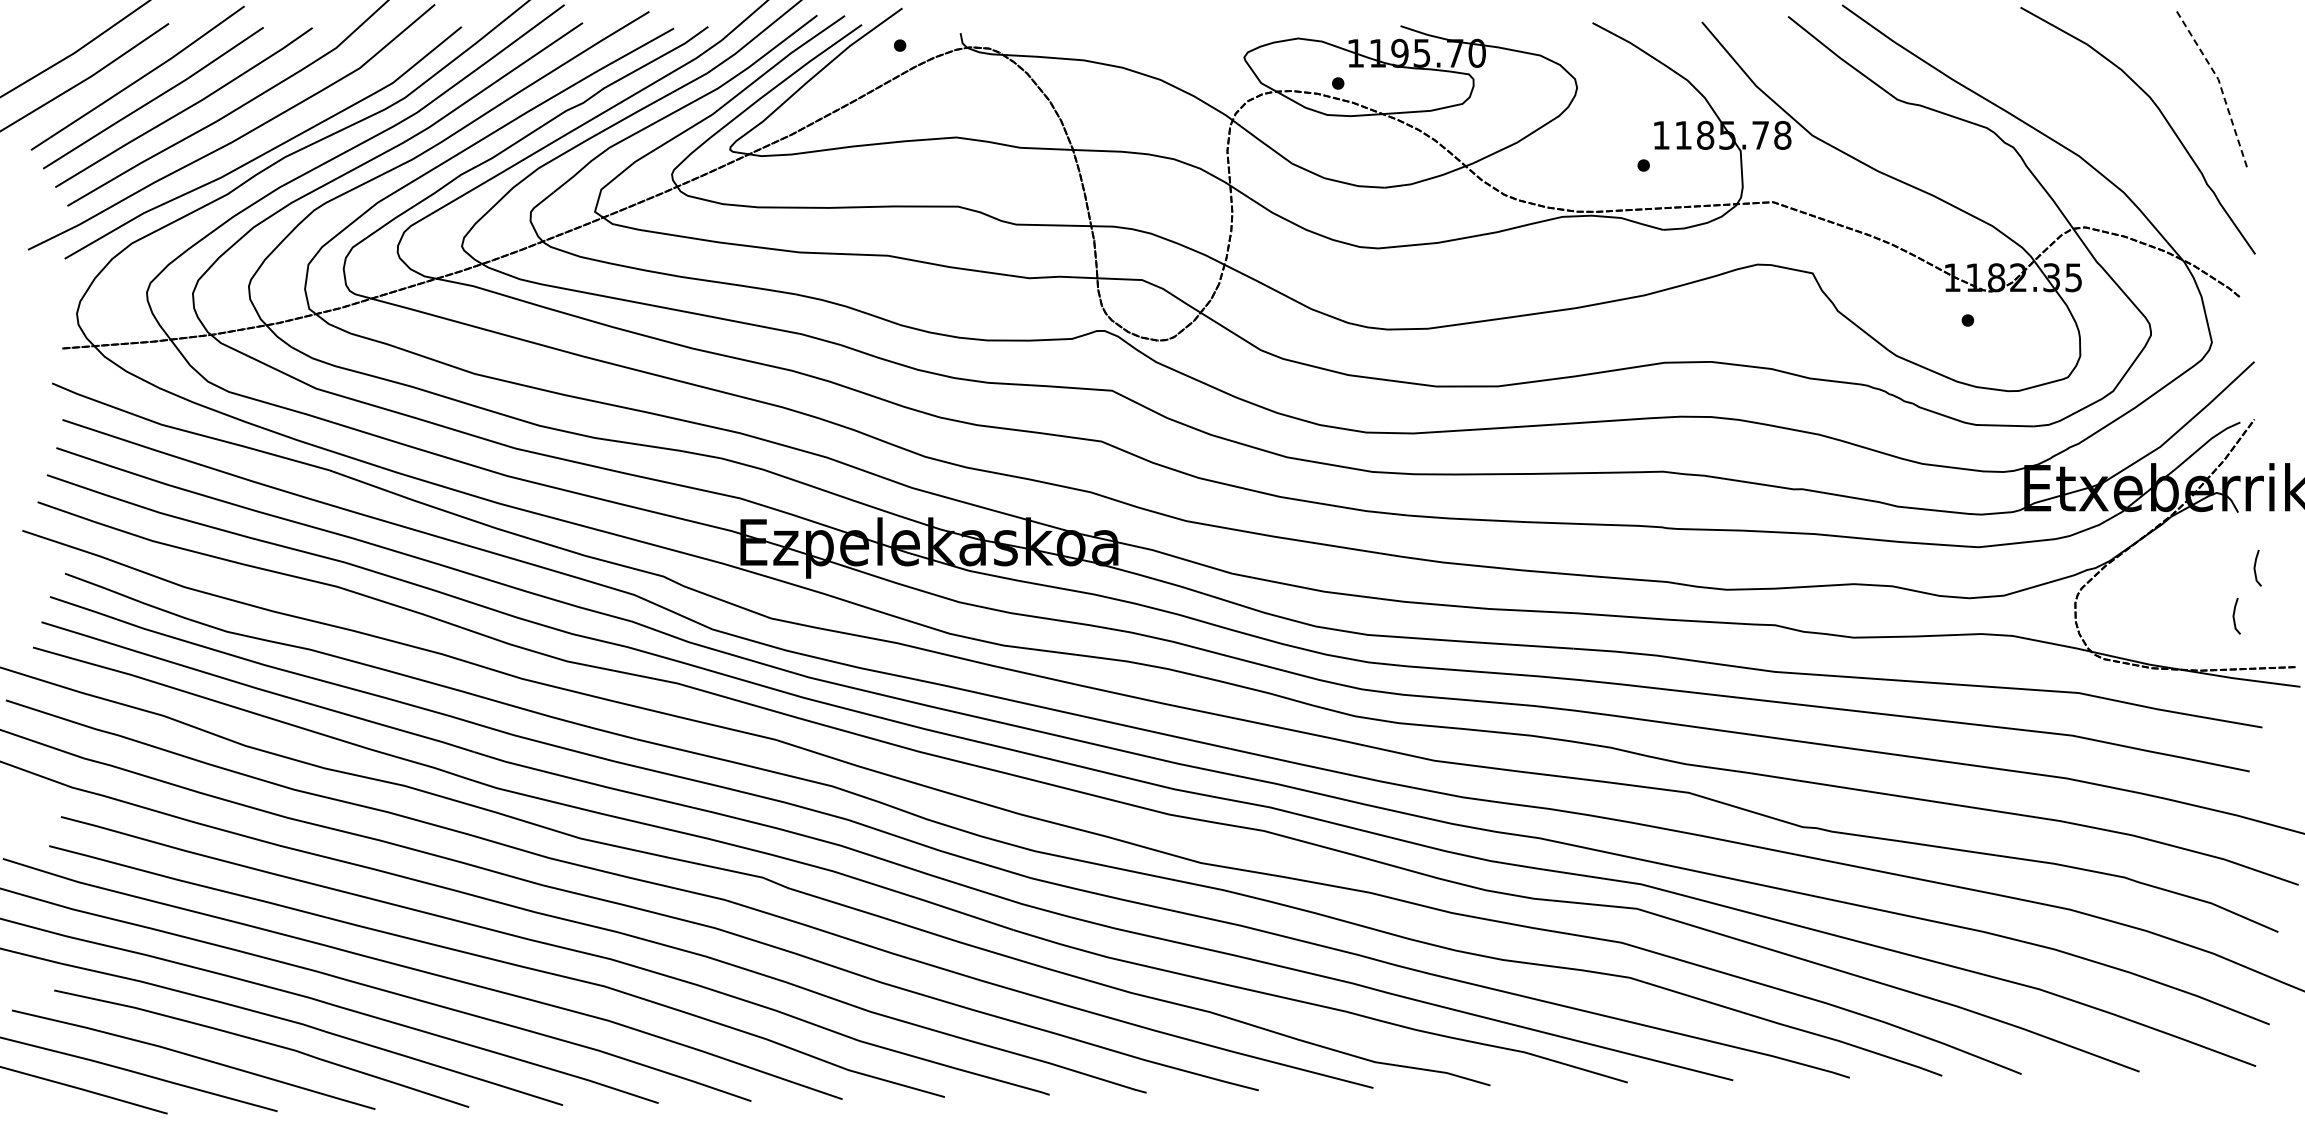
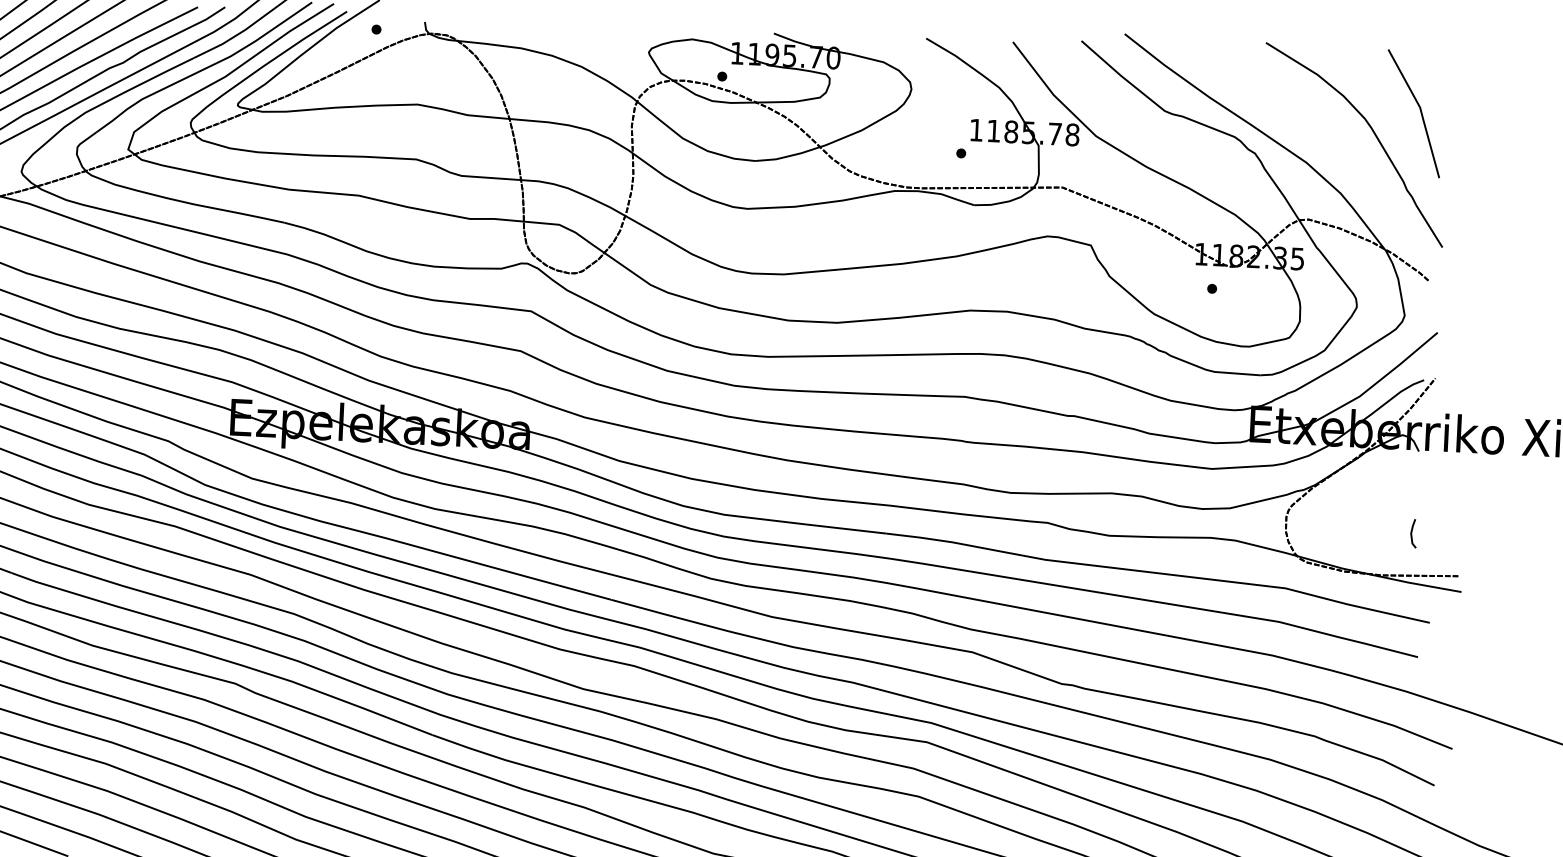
line: (2219, 84) -> (1420, 111), dashed -> solid
line: (2255, 567) -> (1430, 495), removed

